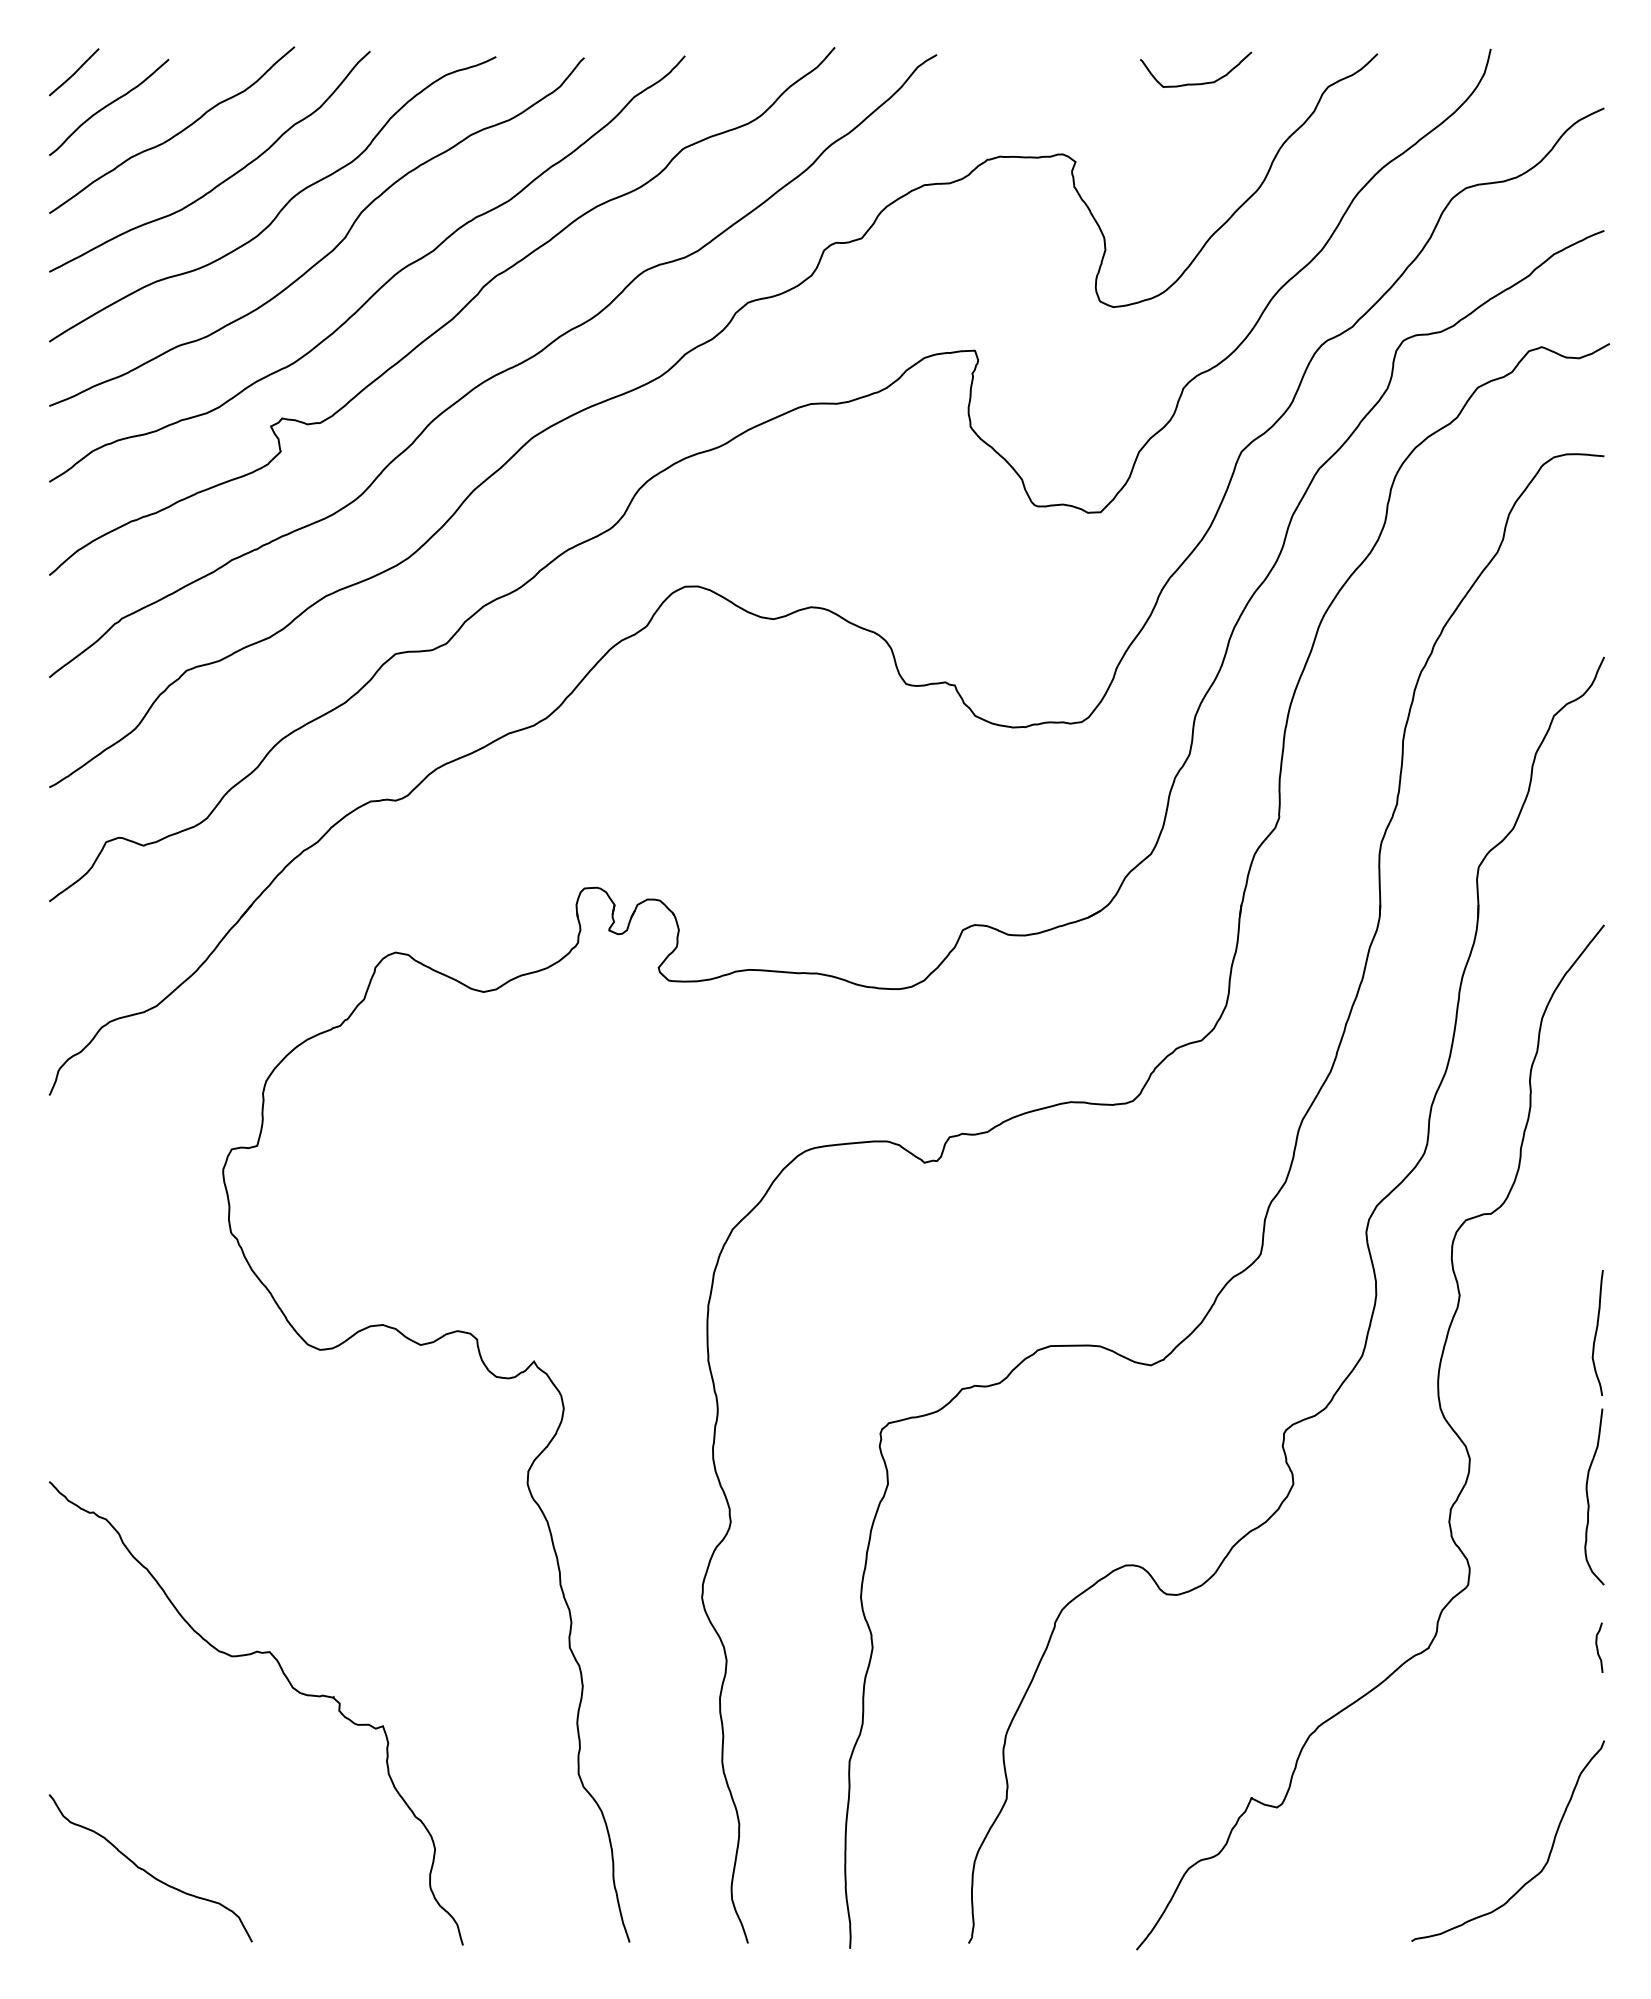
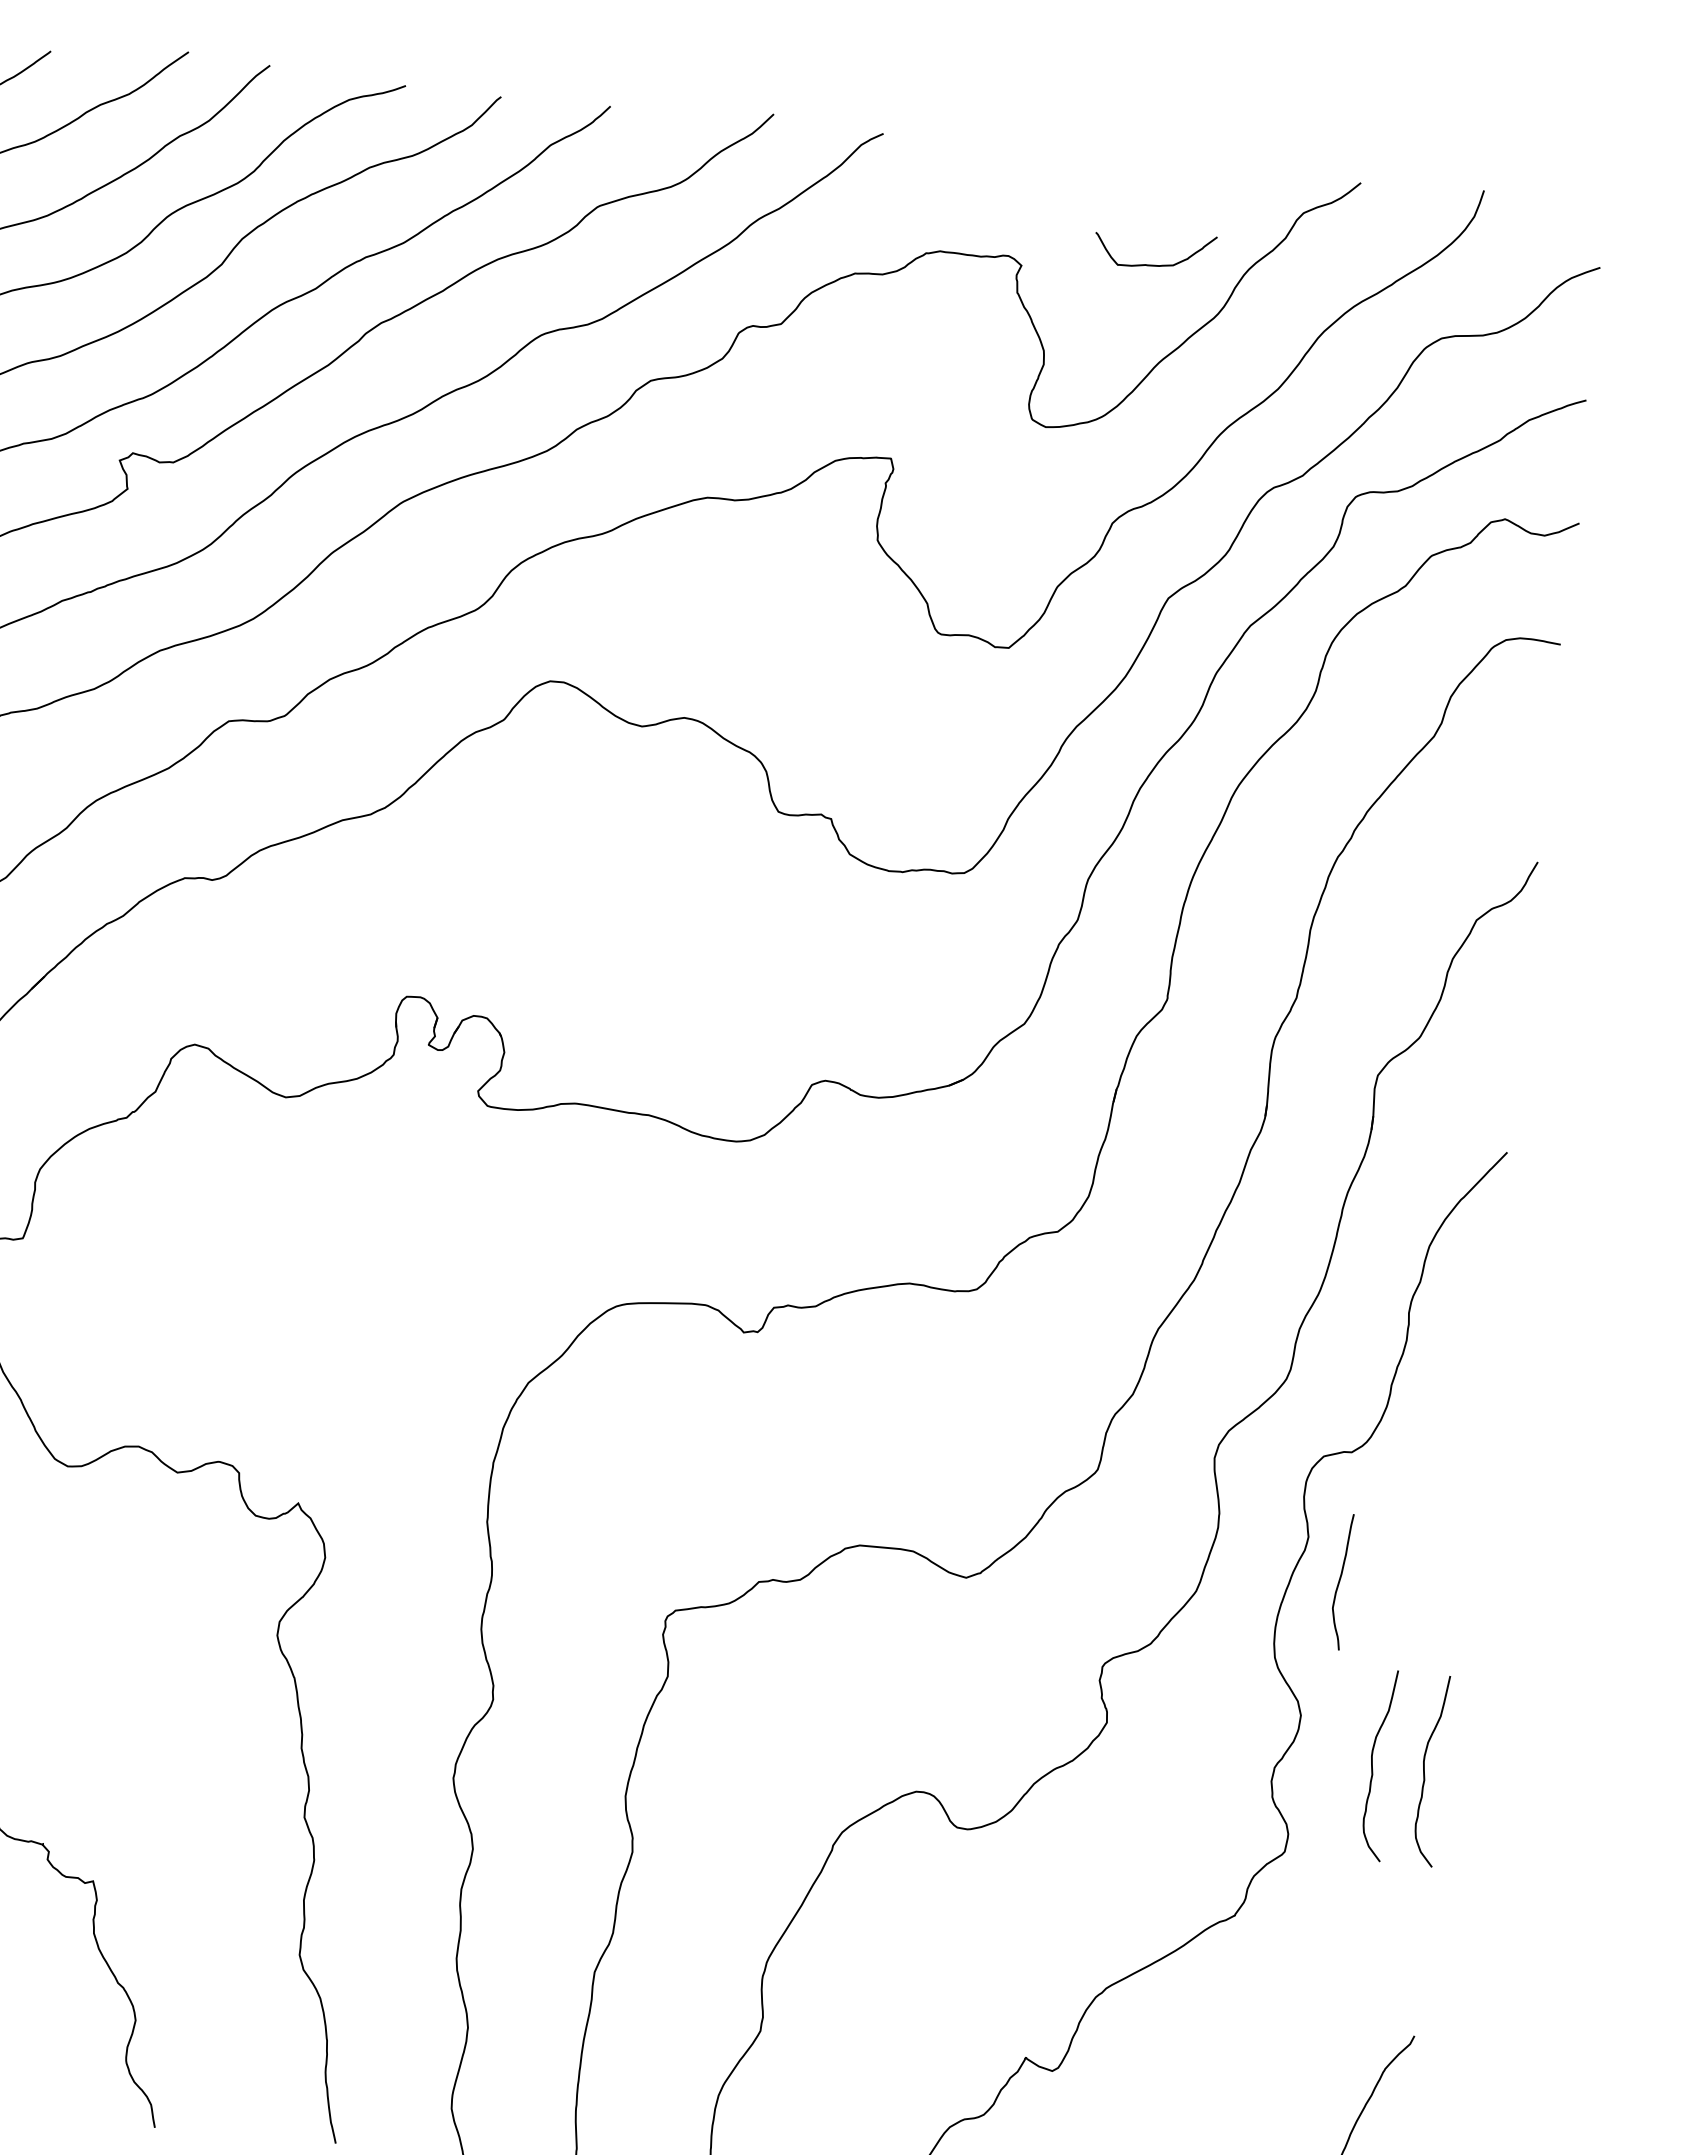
curve: (1196, 83) -> (1154, 264), moved
curve: (1597, 1331) -> (1341, 1580), moved
curve: (1540, 1496) -> (1373, 1764), added
curve: (1598, 1648) -> (1418, 1935), removed

